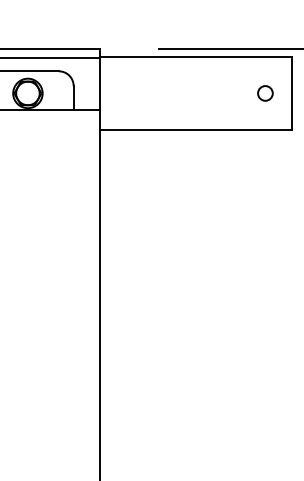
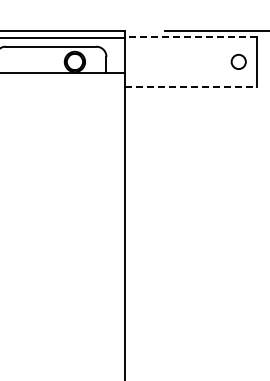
line: (195, 56) -> (190, 36), solid -> dashed
circle: (265, 92) -> (238, 61), size x1.4
line: (196, 130) -> (191, 87), solid -> dashed

